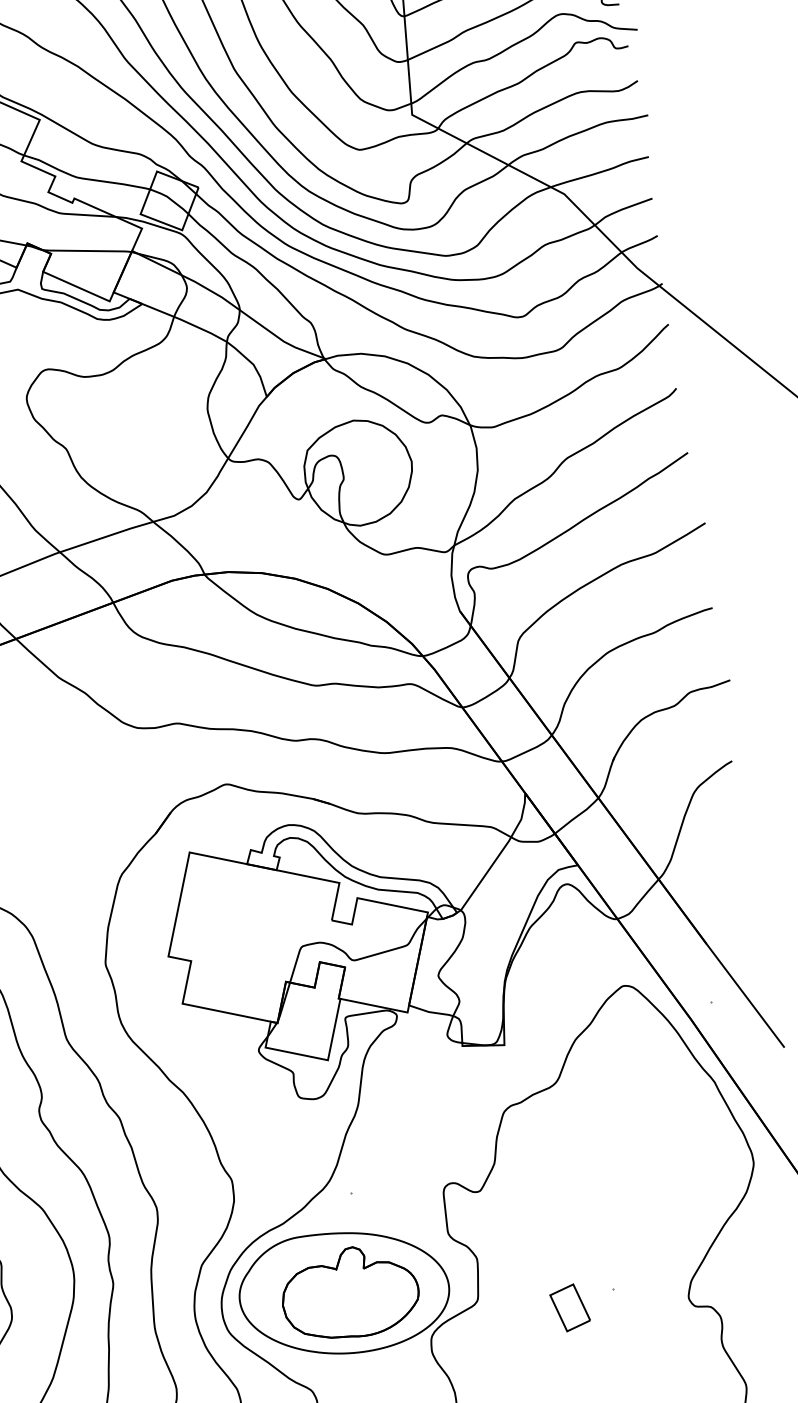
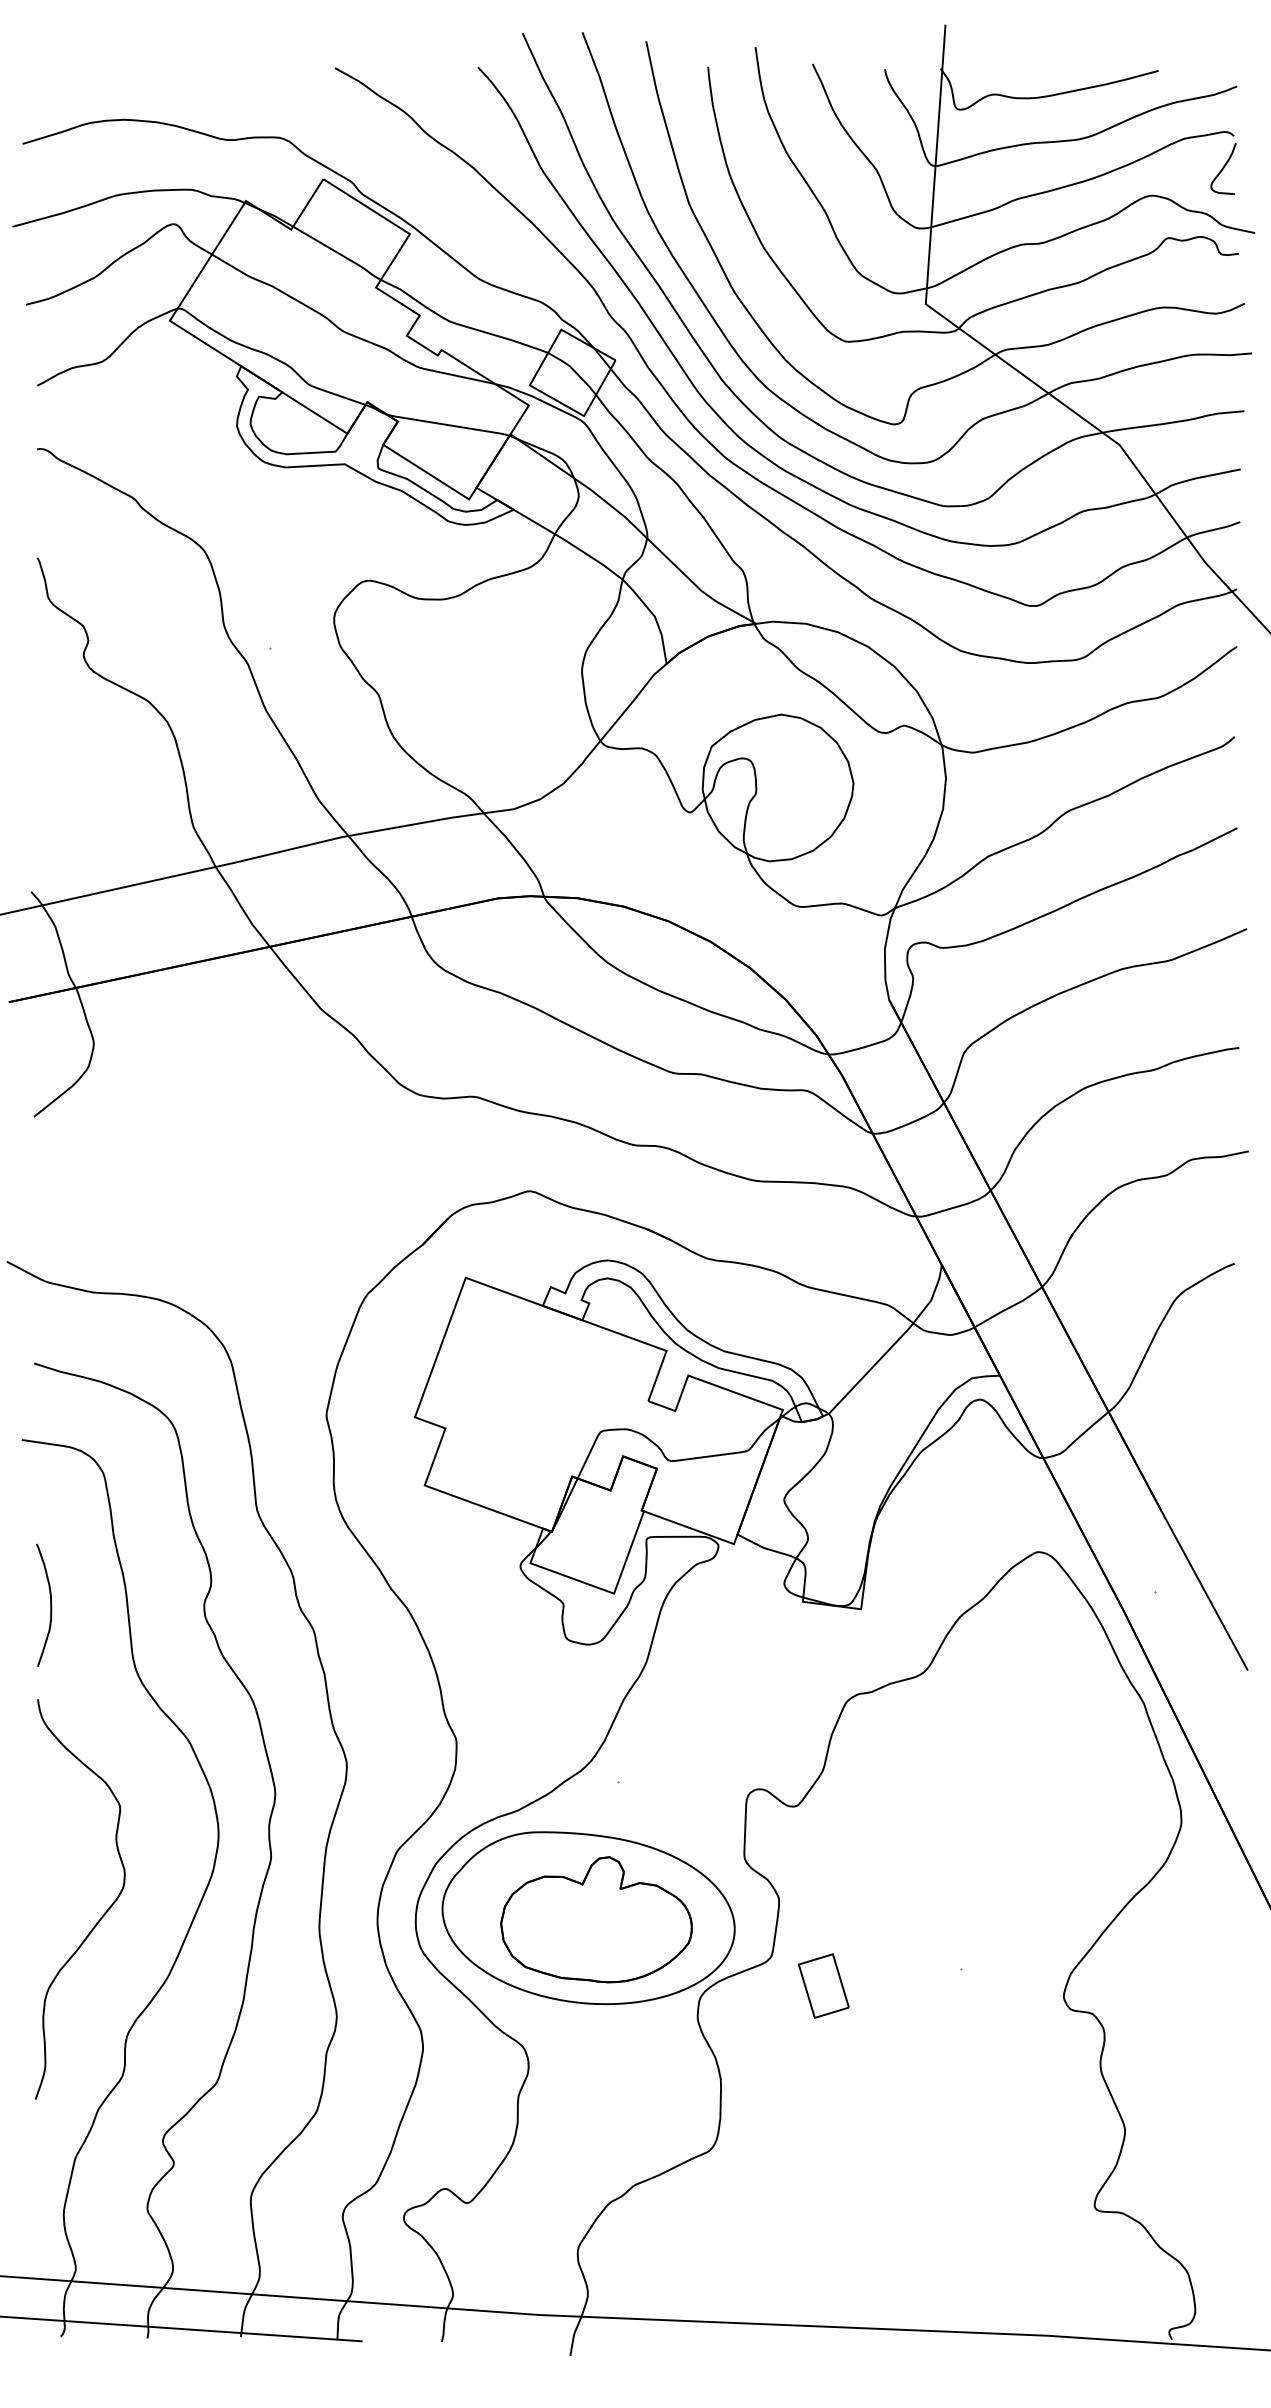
part: (569, 1307) -> (823, 1985), moved

